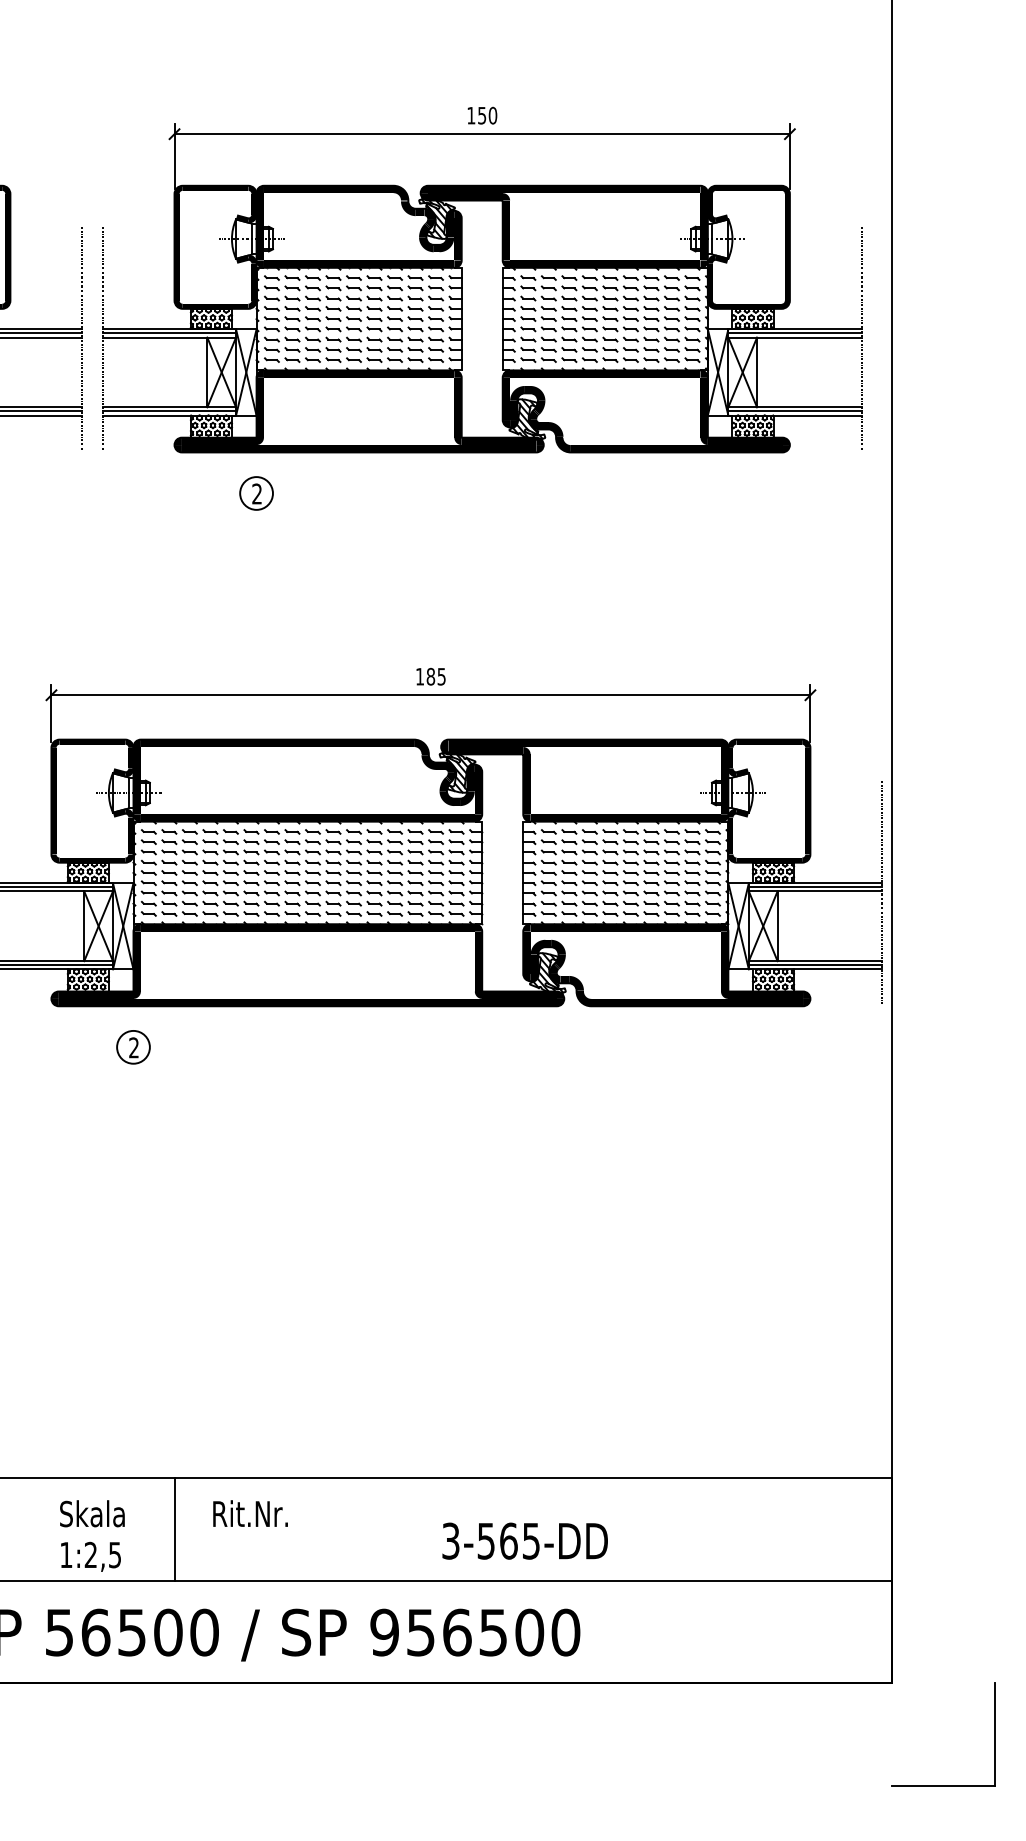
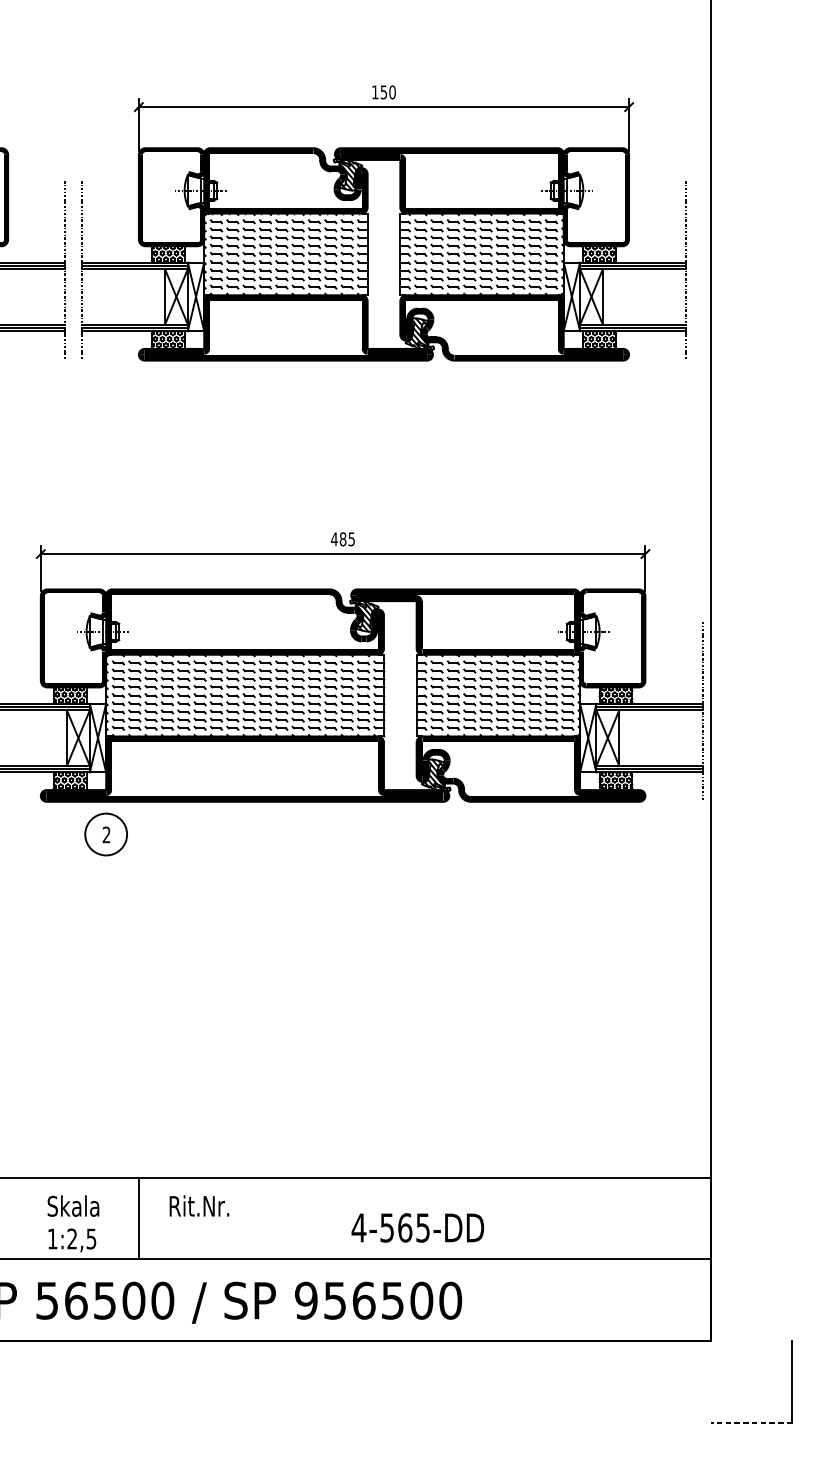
part: (256, 493) -> (204, 393), removed
text: (419, 676) -> (334, 539), 185 -> 485
circle: (133, 1046) -> (106, 833), size x1.6
text: (450, 1540) -> (358, 1227), 3-565-DD -> 4-565-DD
line: (943, 1785) -> (751, 1422), solid -> dashed

